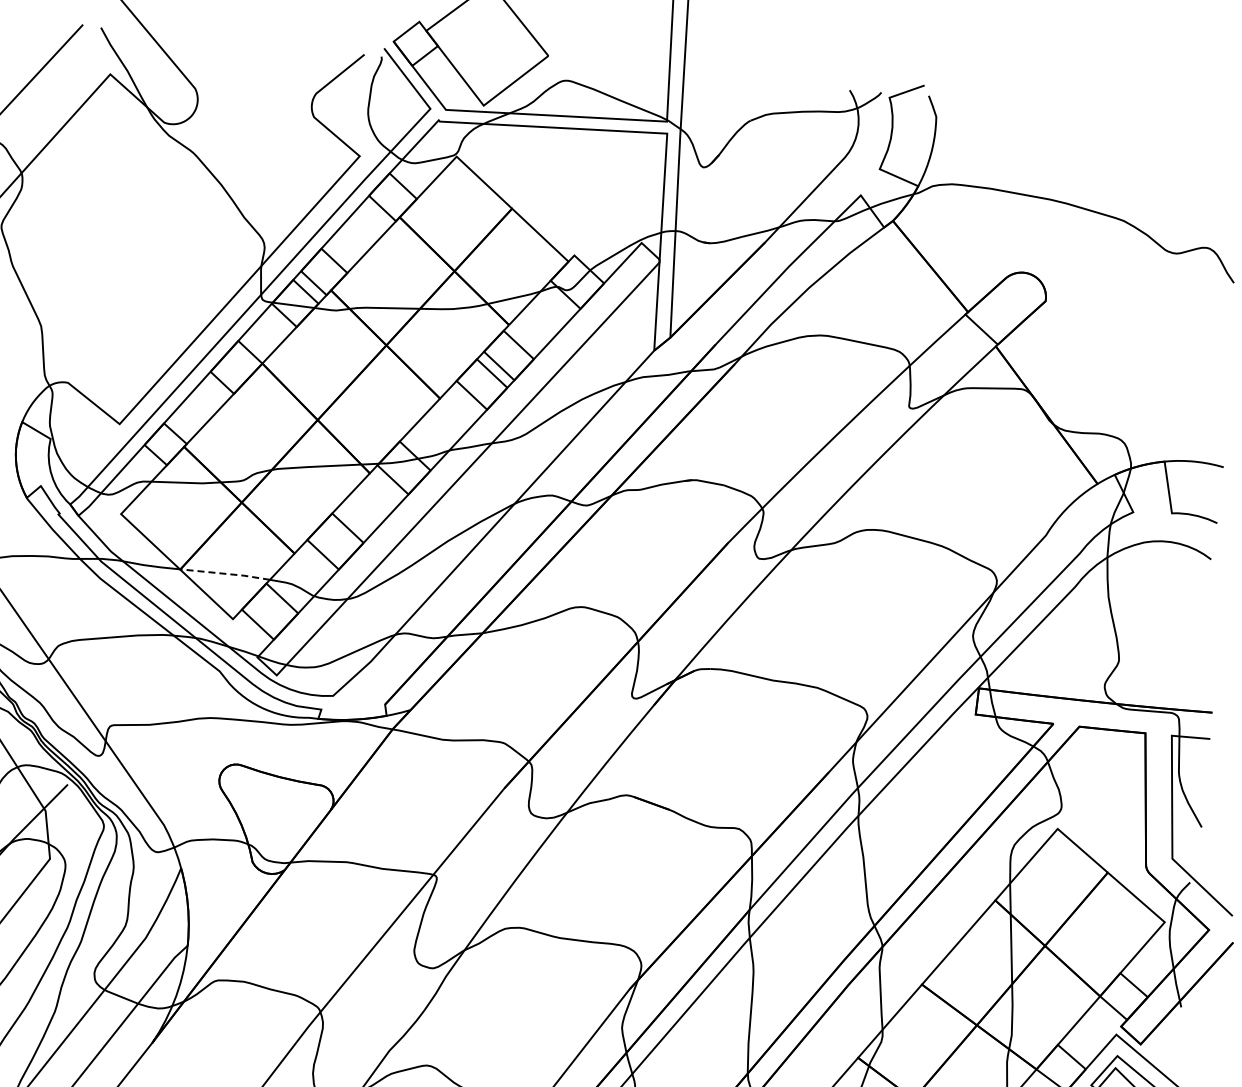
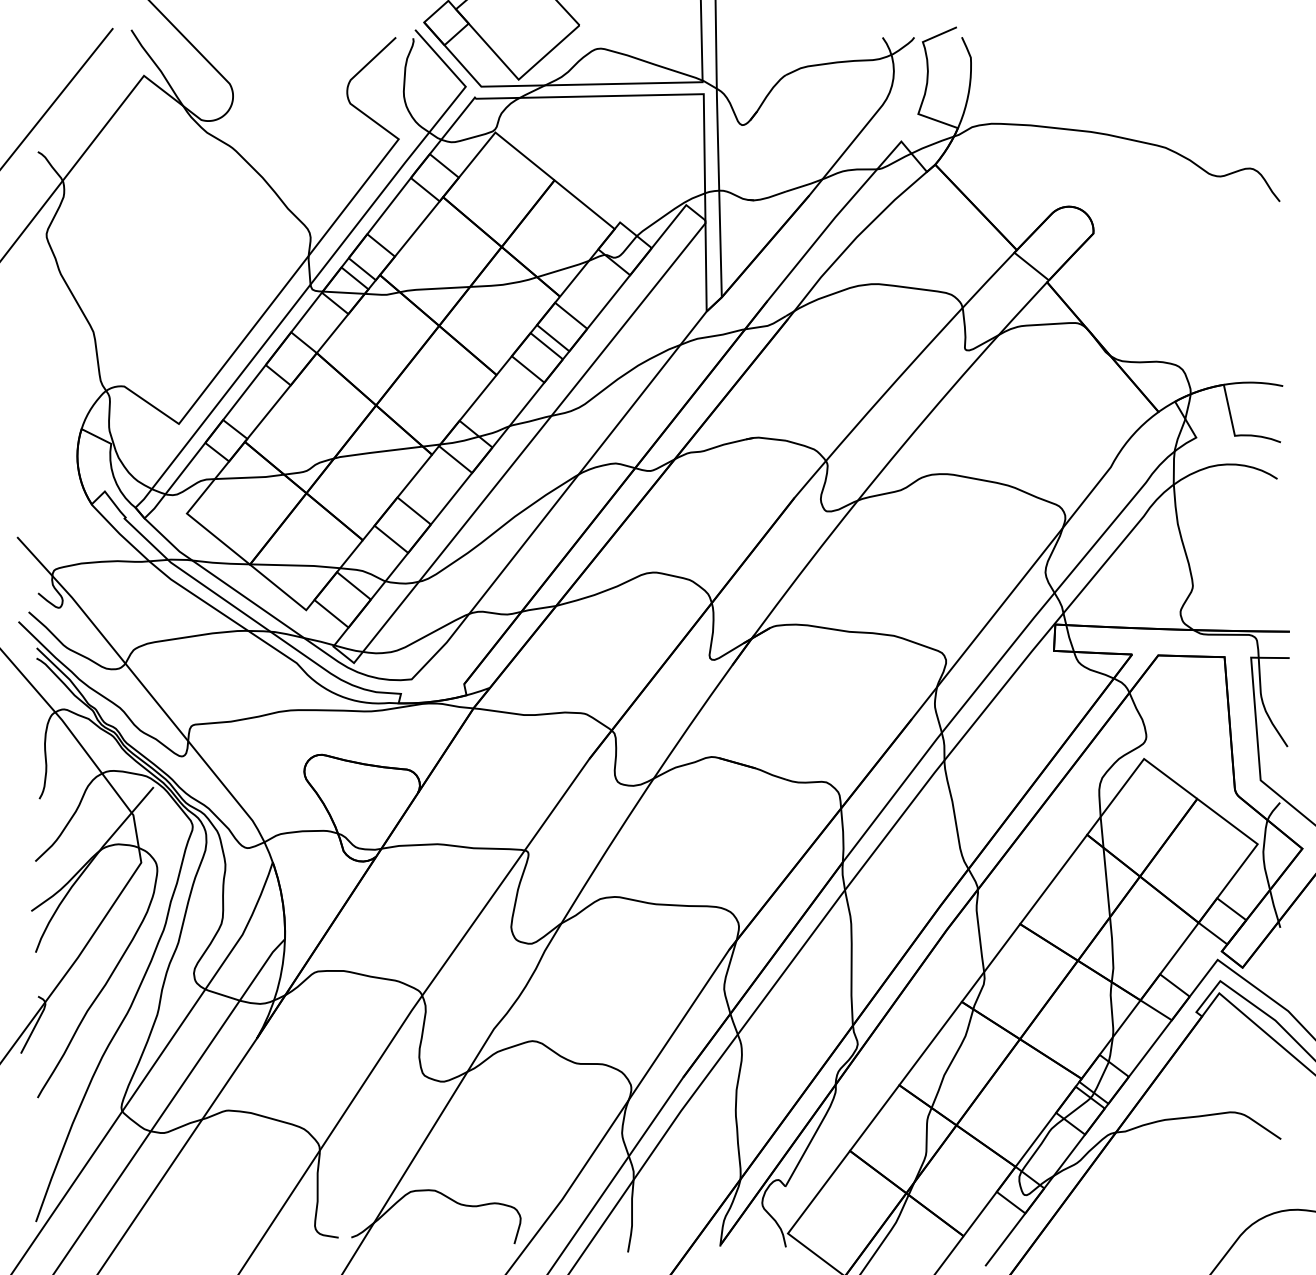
line: (225, 573) -> (295, 565), dashed -> solid

